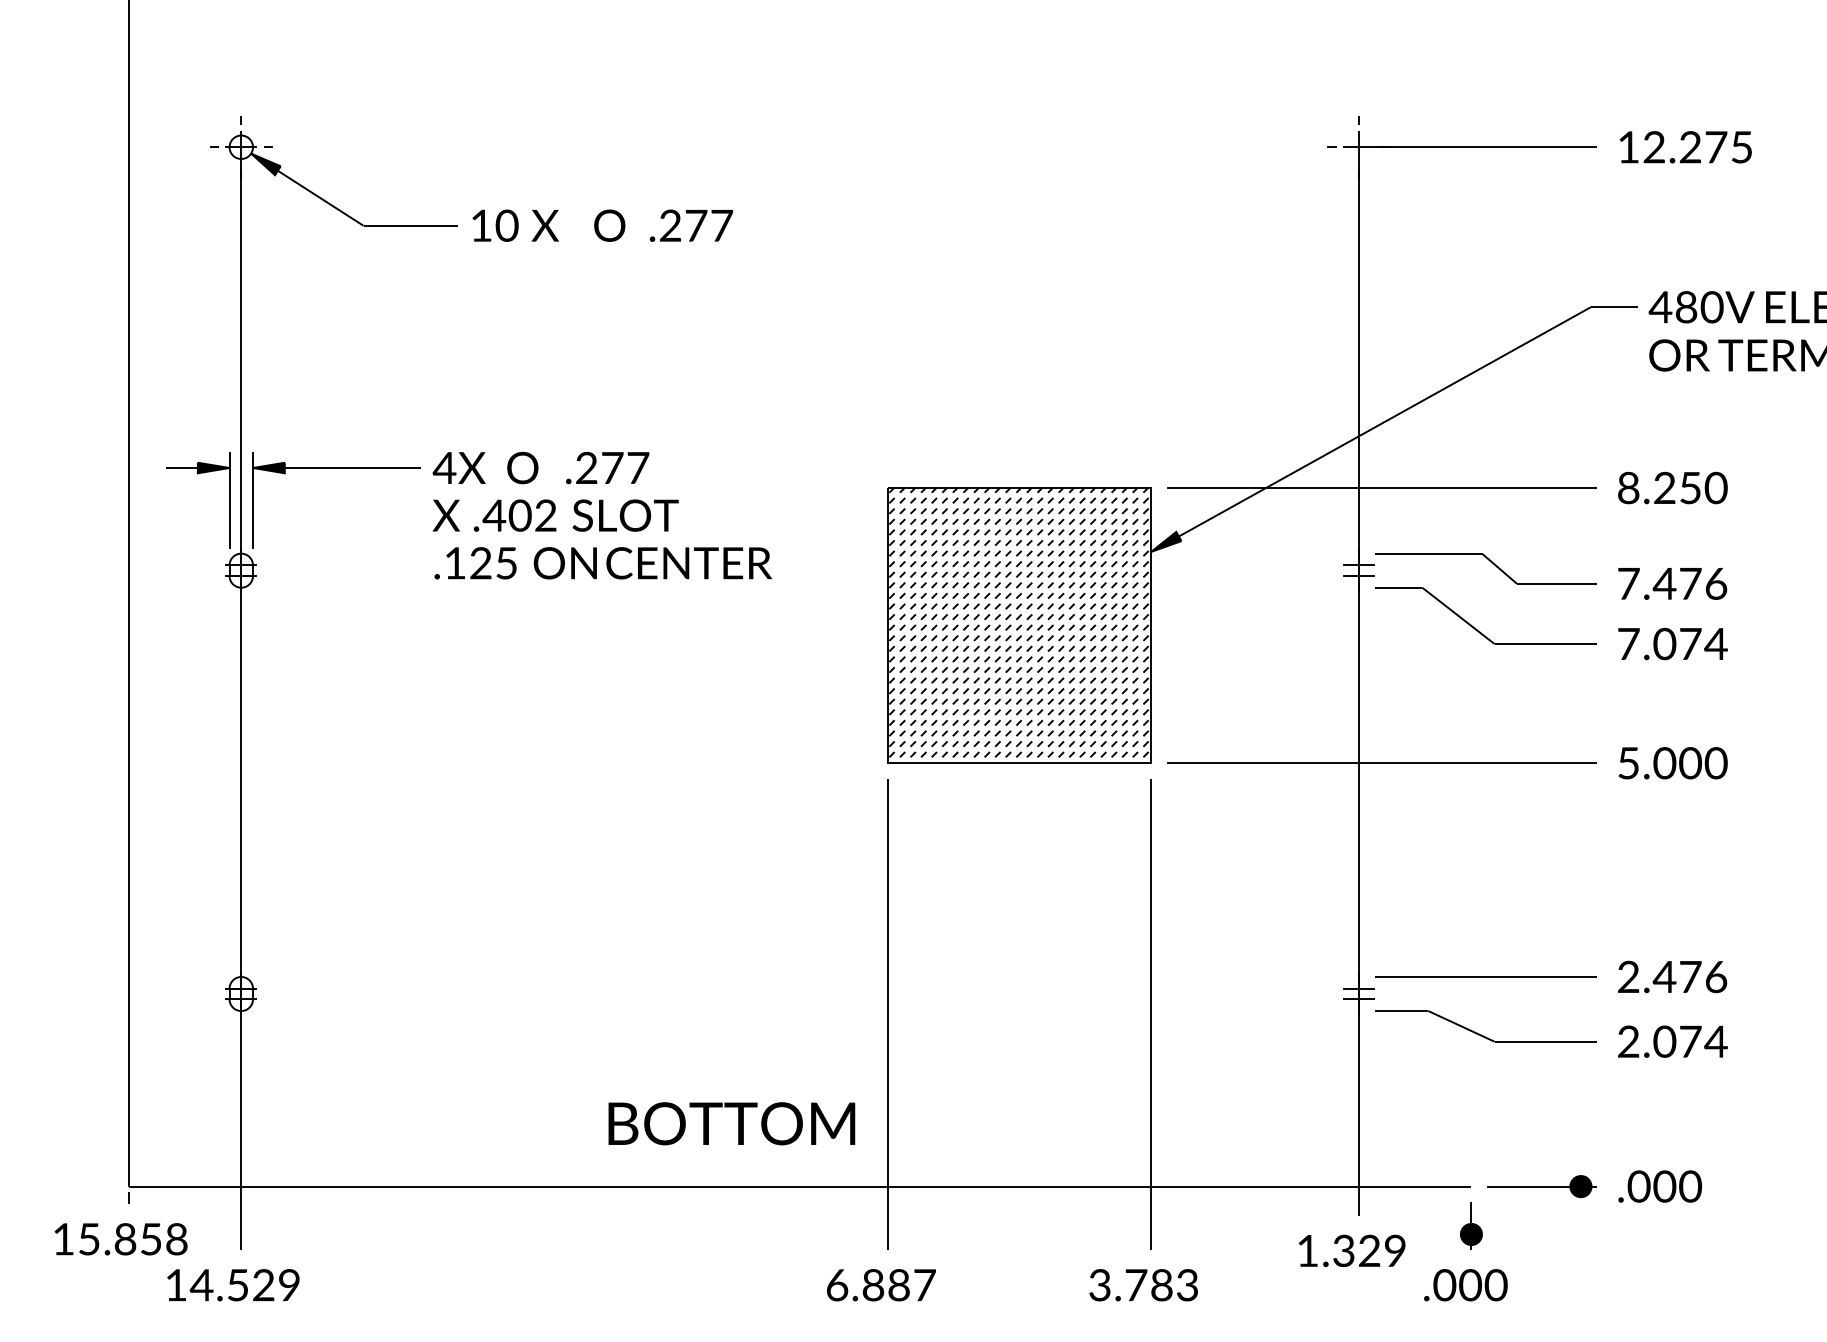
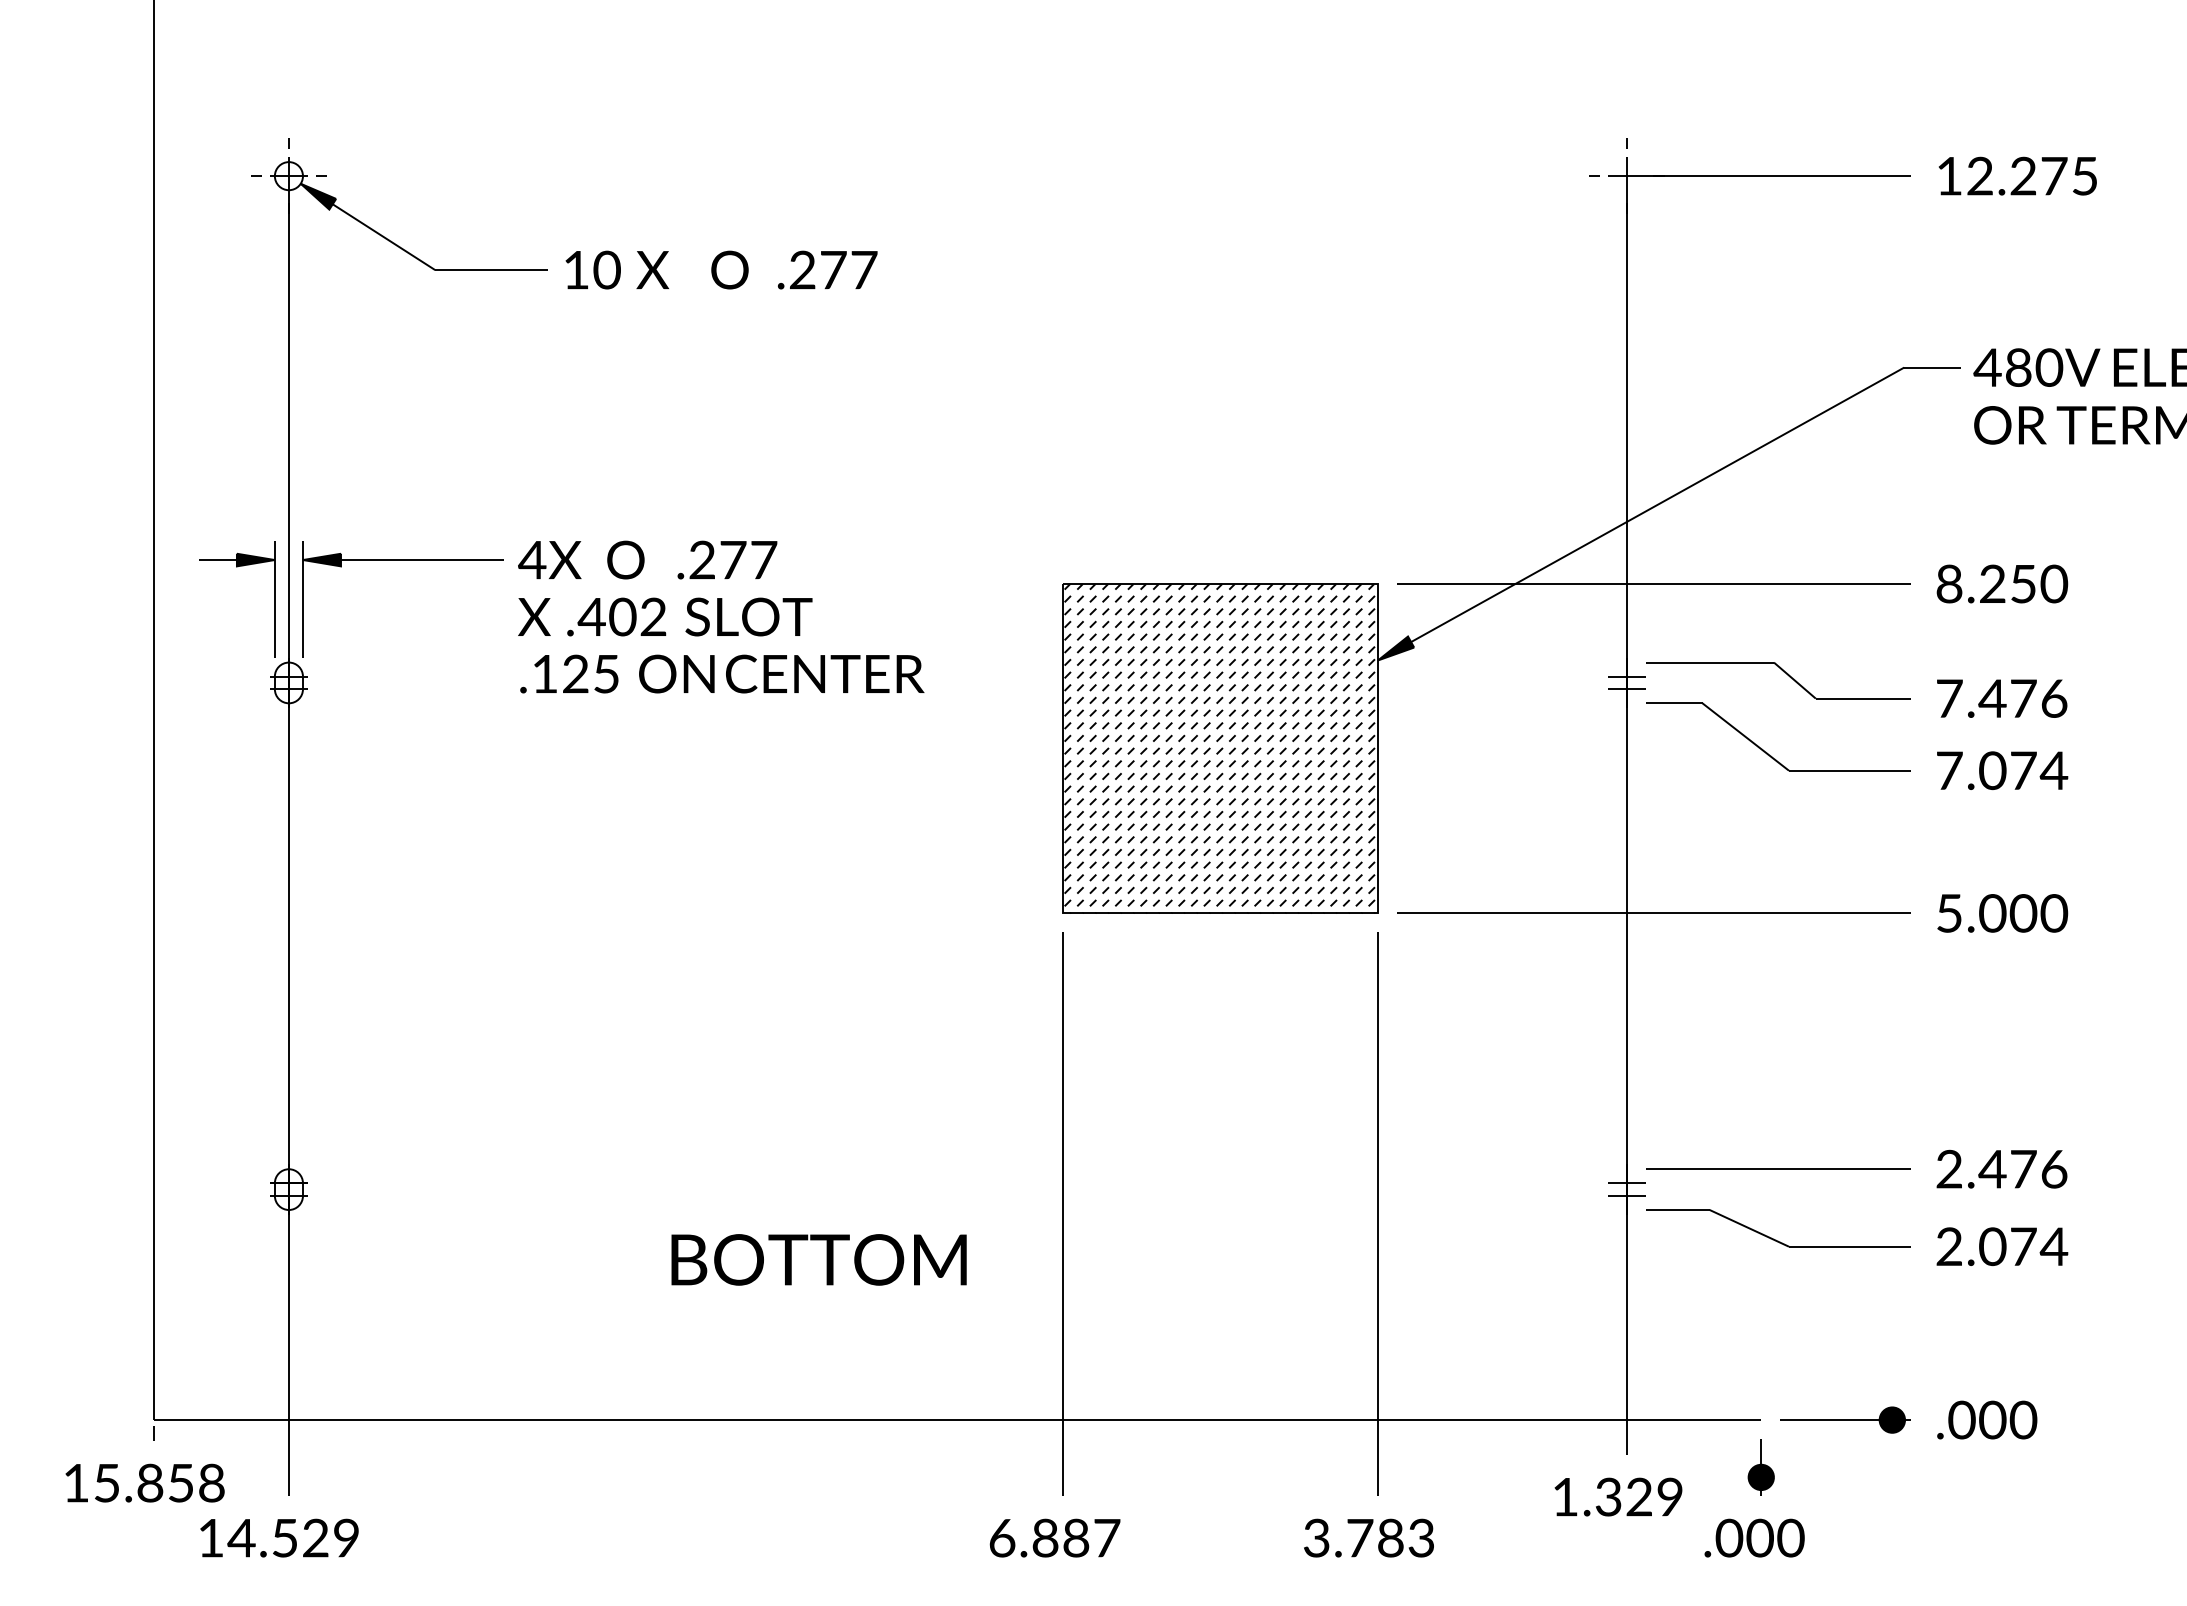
text: (731, 1123) -> (818, 1259), moved

